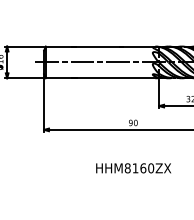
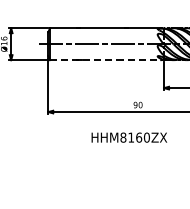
line: (100, 78) -> (105, 60), solid -> dashed
text: (133, 168) -> (129, 137), moved

